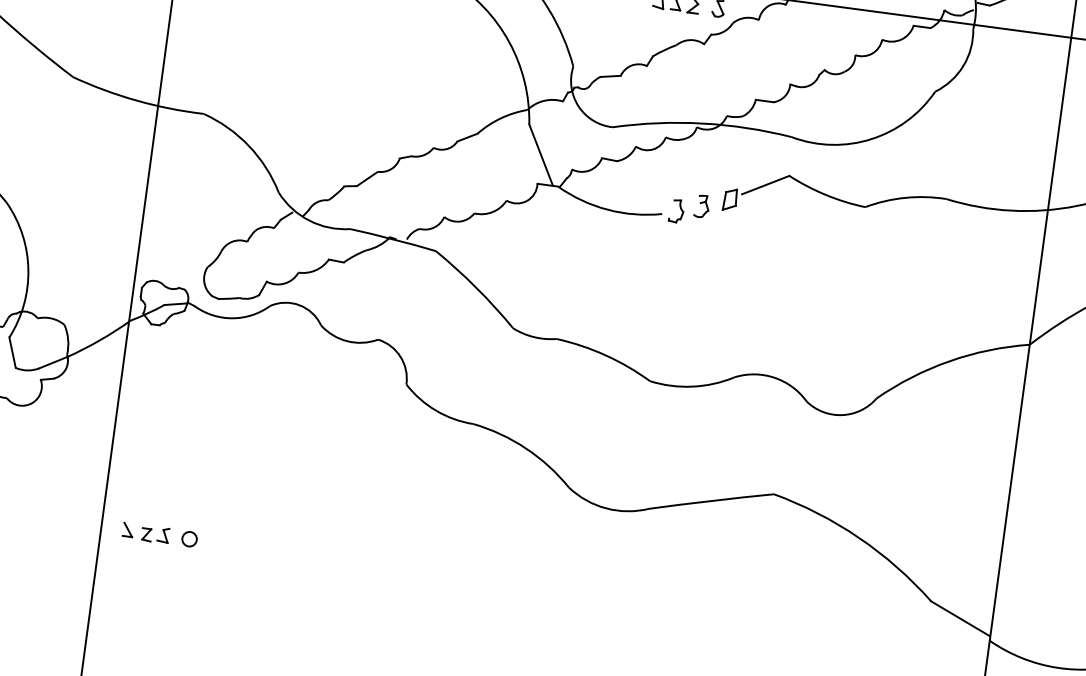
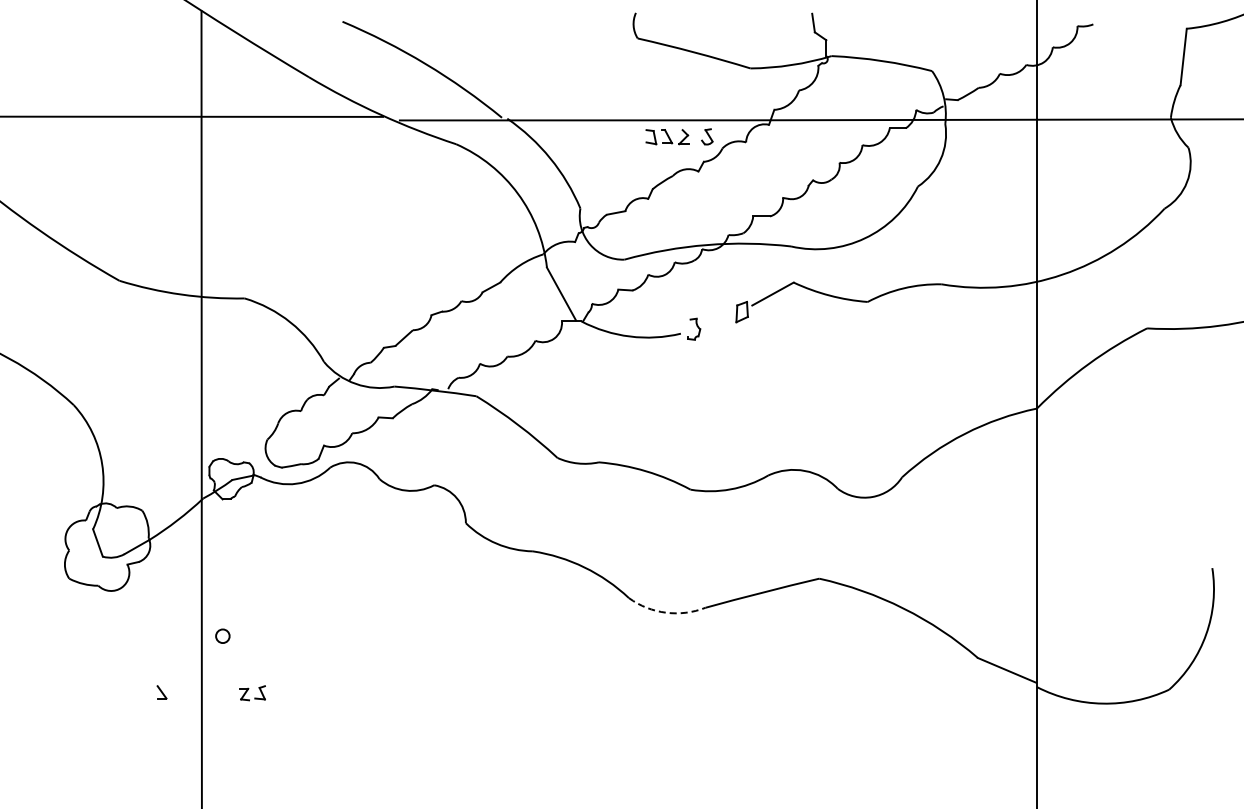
part: (701, 206) -> (716, 321), removed
arc: (606, 508) -> (666, 612), solid -> dashed
part: (127, 530) -> (161, 692), moved
circle: (189, 538) -> (222, 635), moved

